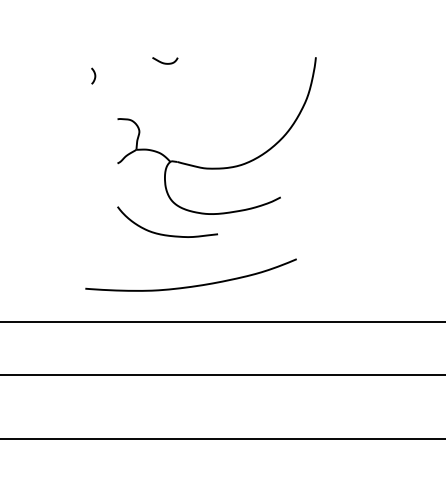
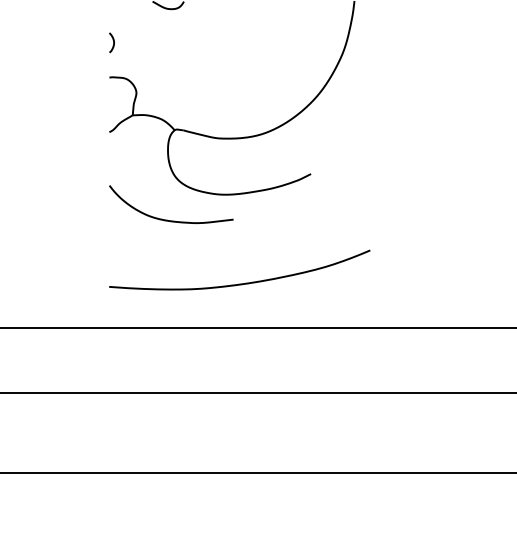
curve: (94, 75) -> (113, 42), moved
curve: (191, 285) -> (240, 282), moved

